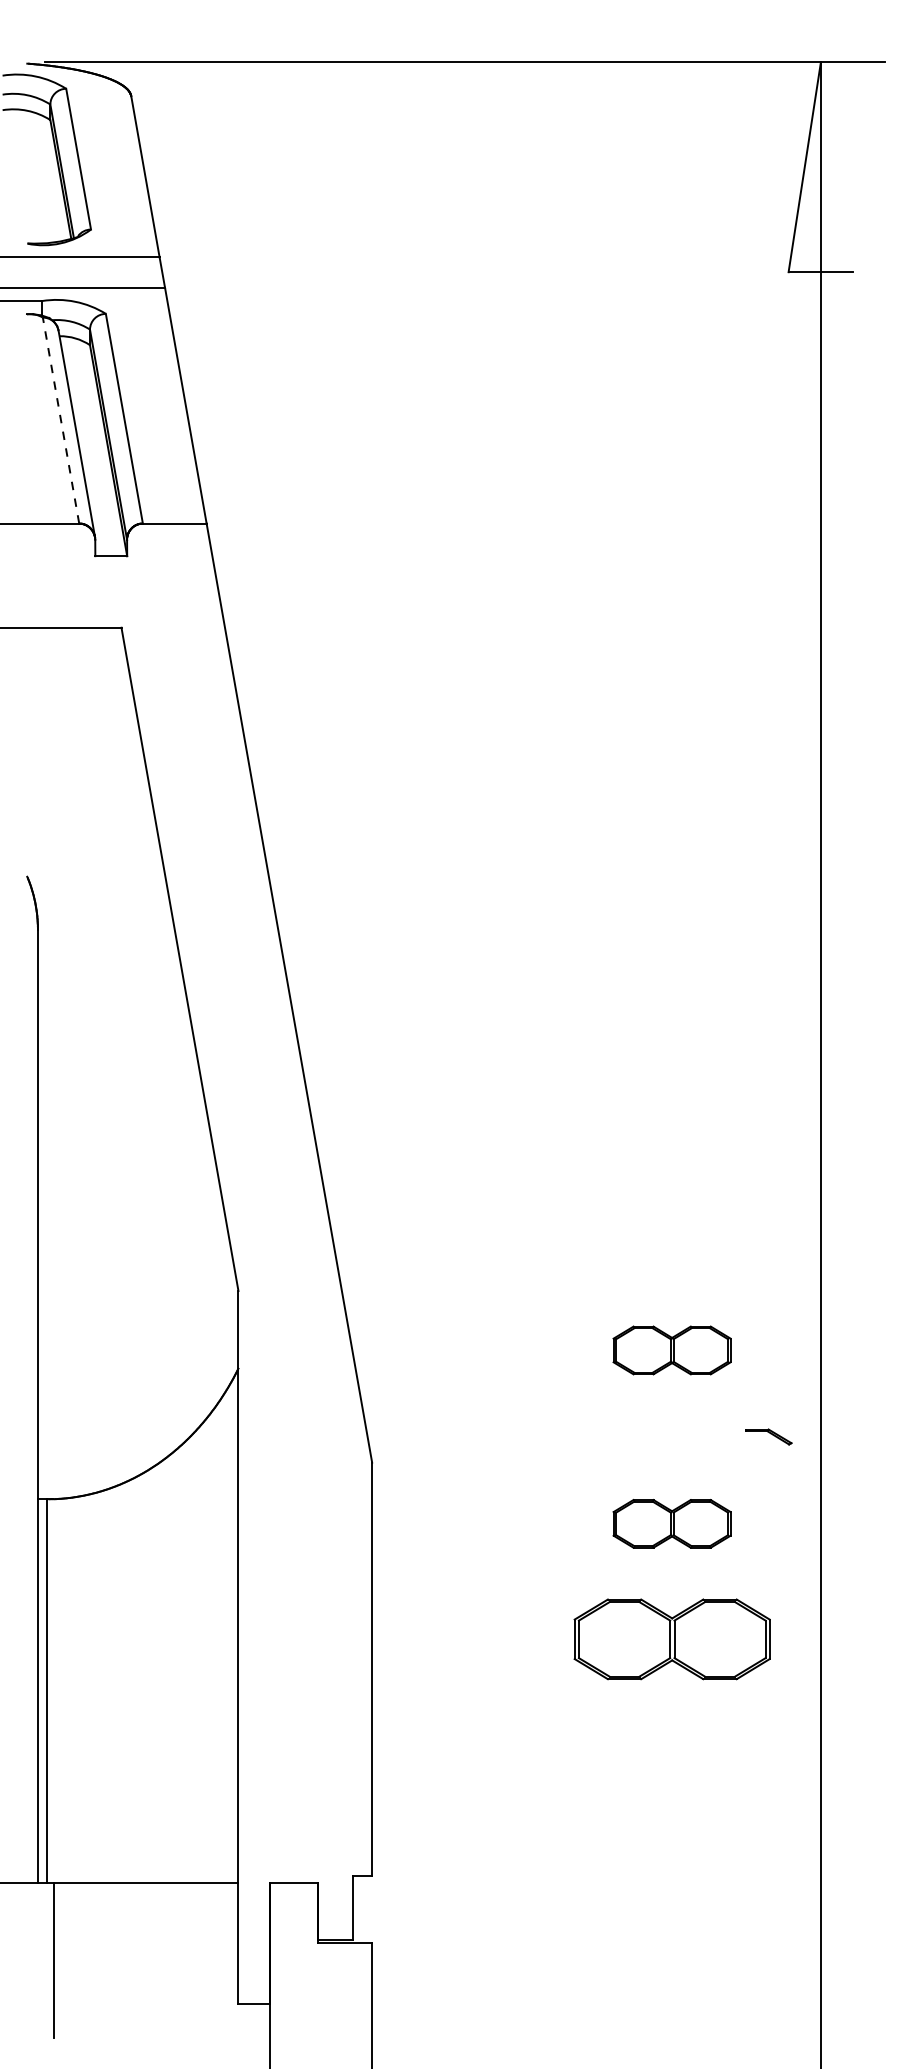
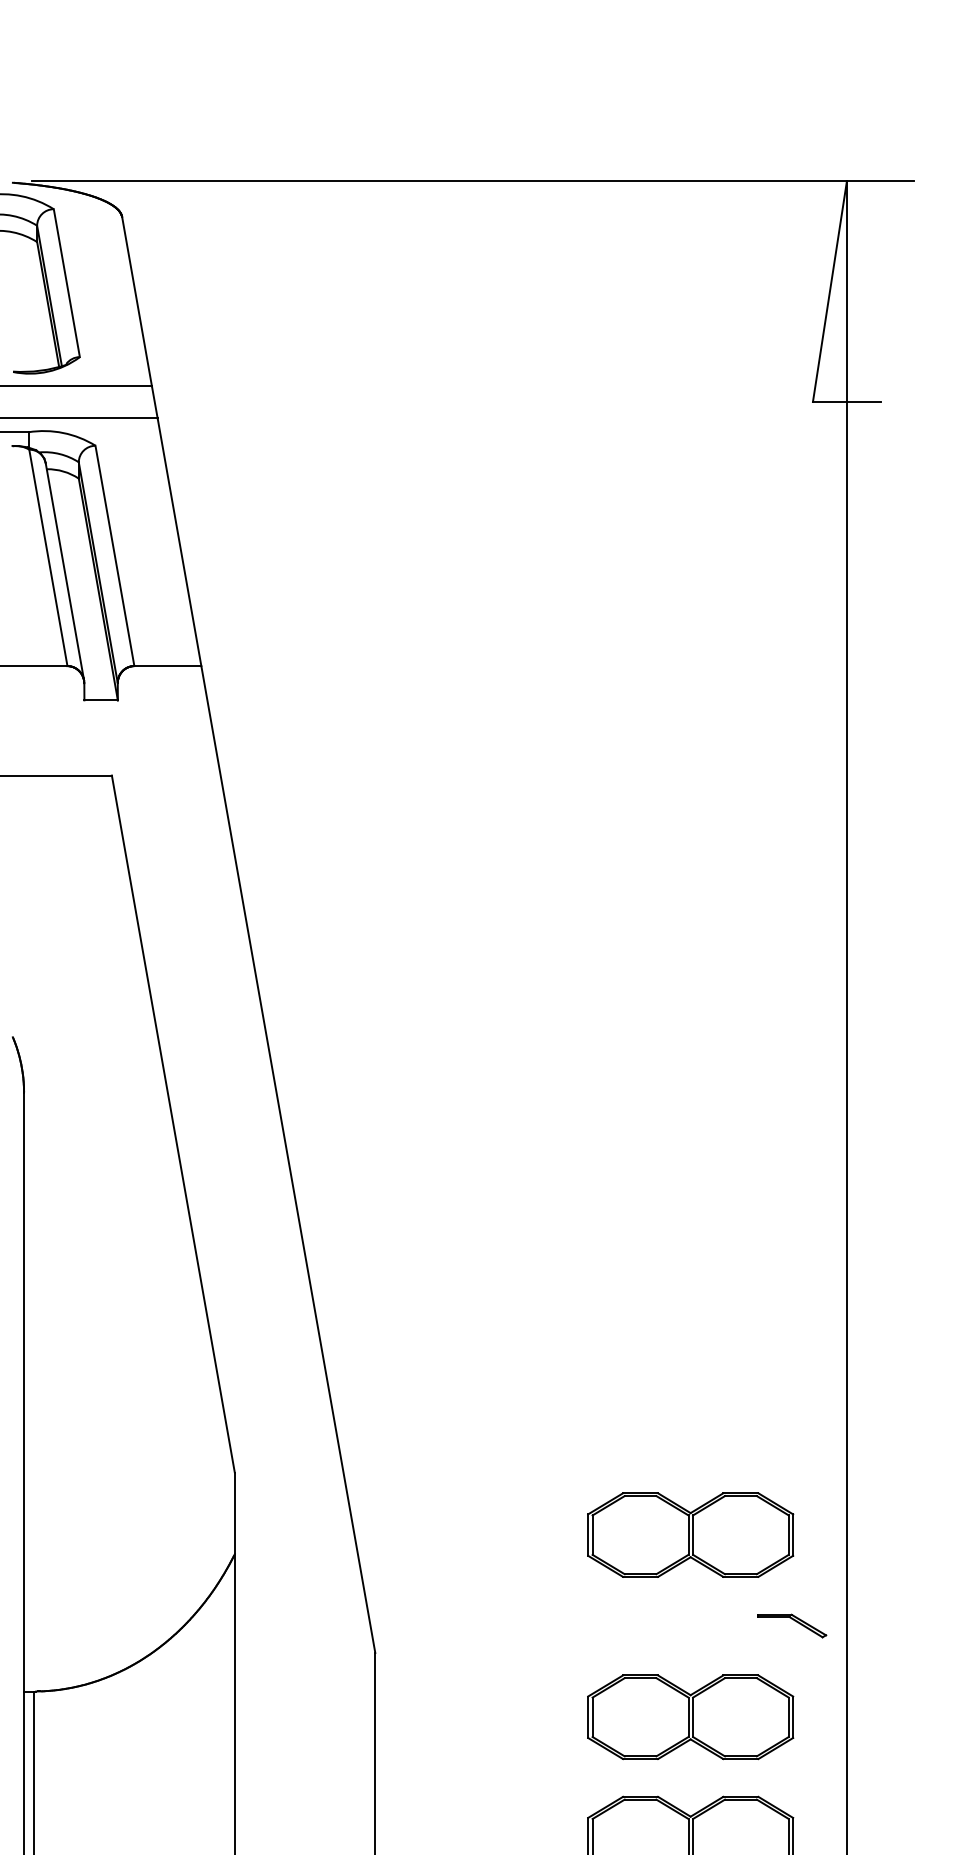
line: (61, 420) -> (48, 557), dashed -> solid
part: (671, 1350) -> (689, 1535), size x1.67
part: (768, 1436) -> (791, 1625), size x1.43
part: (671, 1523) -> (689, 1716), size x1.67

